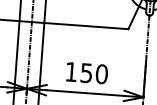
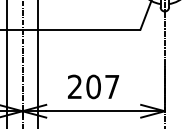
text: (86, 72) -> (93, 86), 150 -> 207

